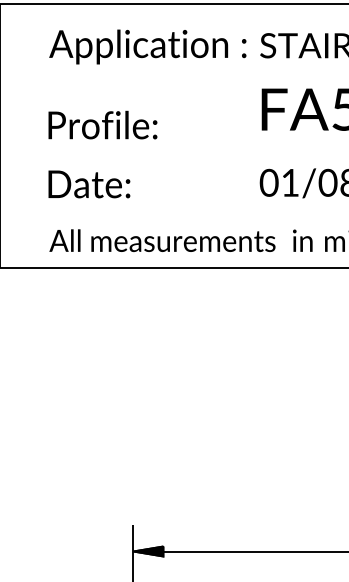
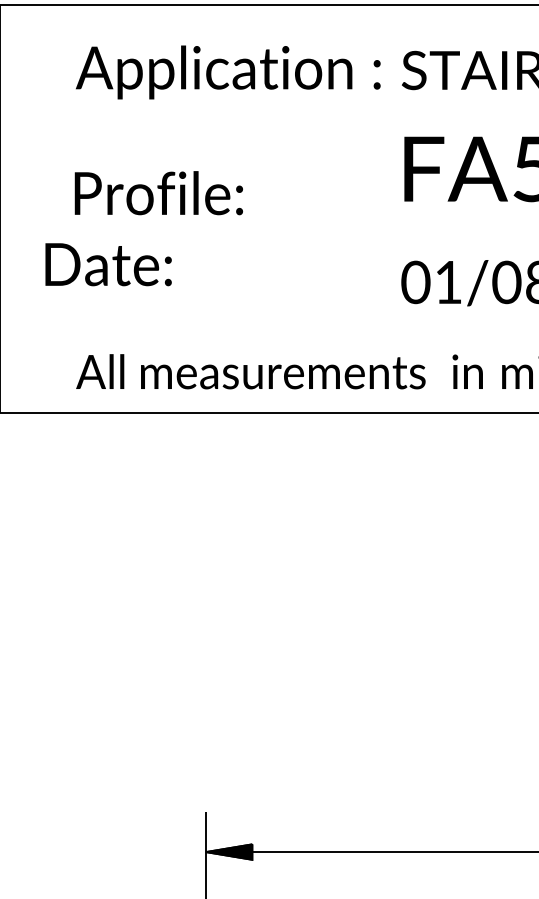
text: (89, 184) -> (108, 264), moved

